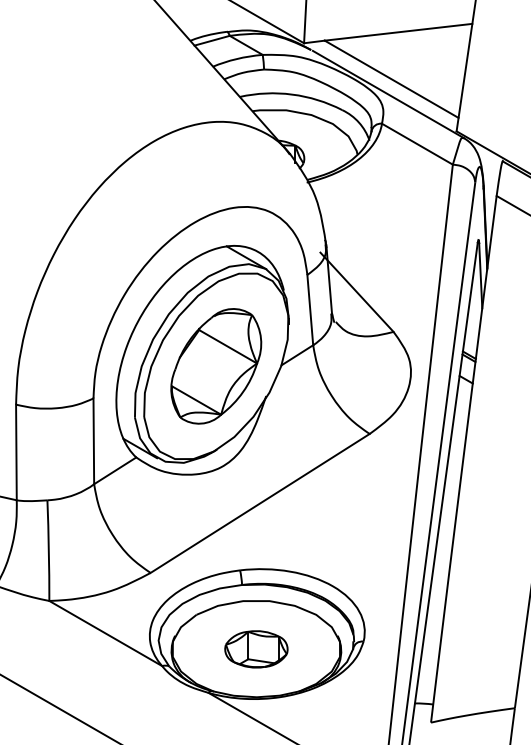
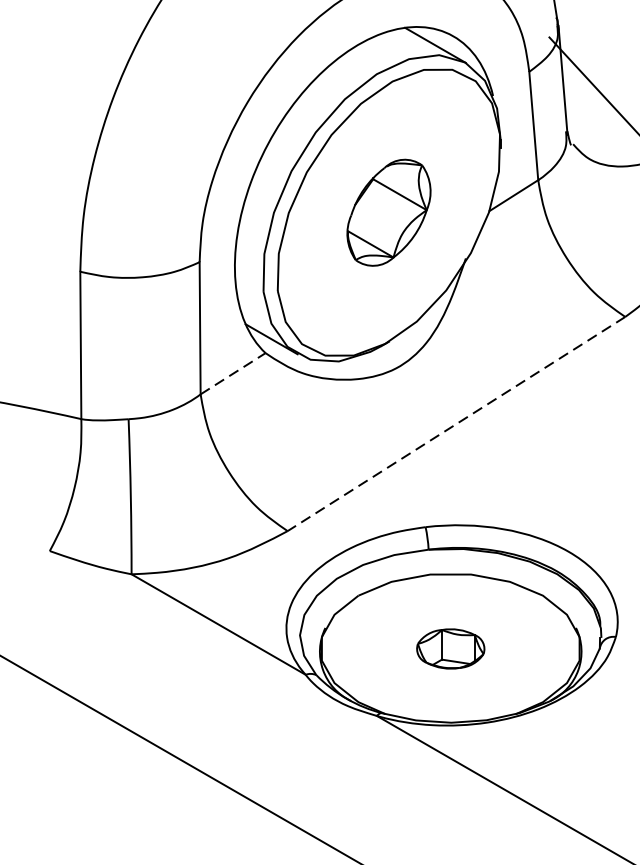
part: (216, 366) -> (389, 212), size x0.6
line: (115, 470) -> (233, 373), solid -> dashed
line: (260, 503) -> (457, 424), solid -> dashed
part: (256, 649) -> (450, 649), size x0.7

